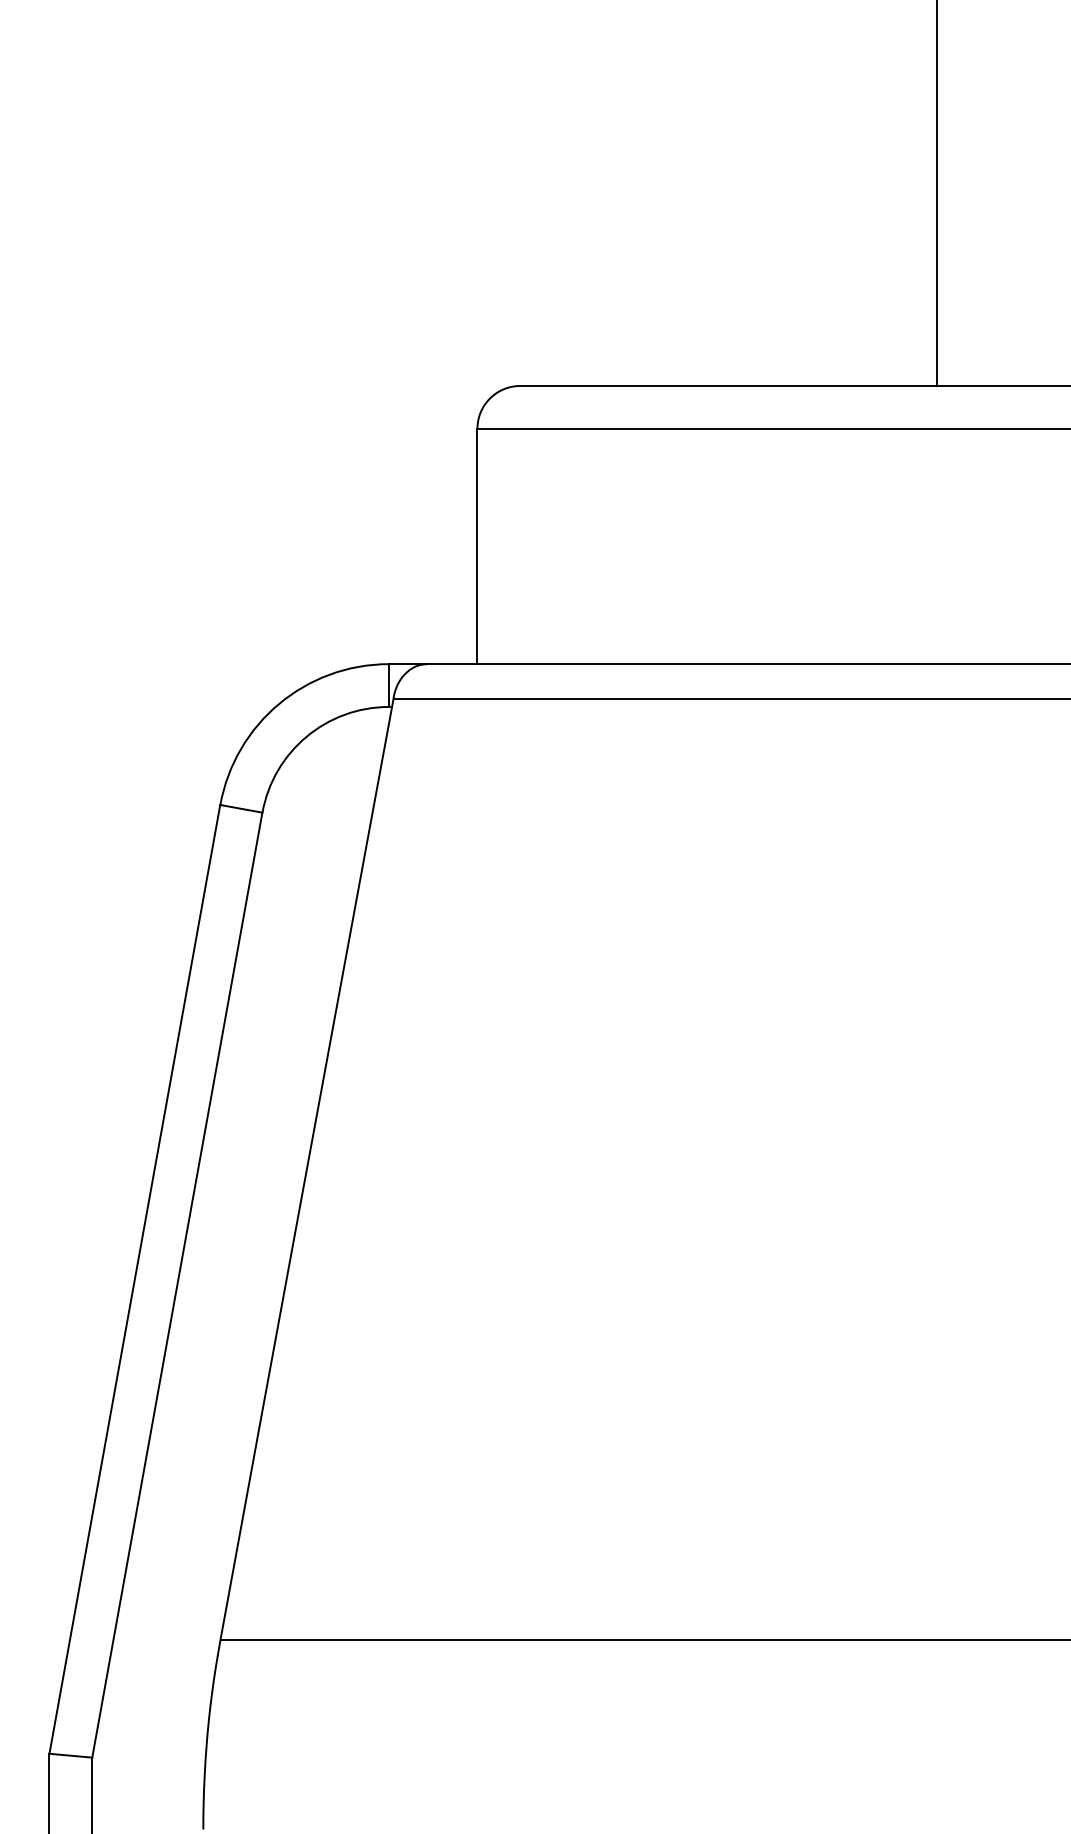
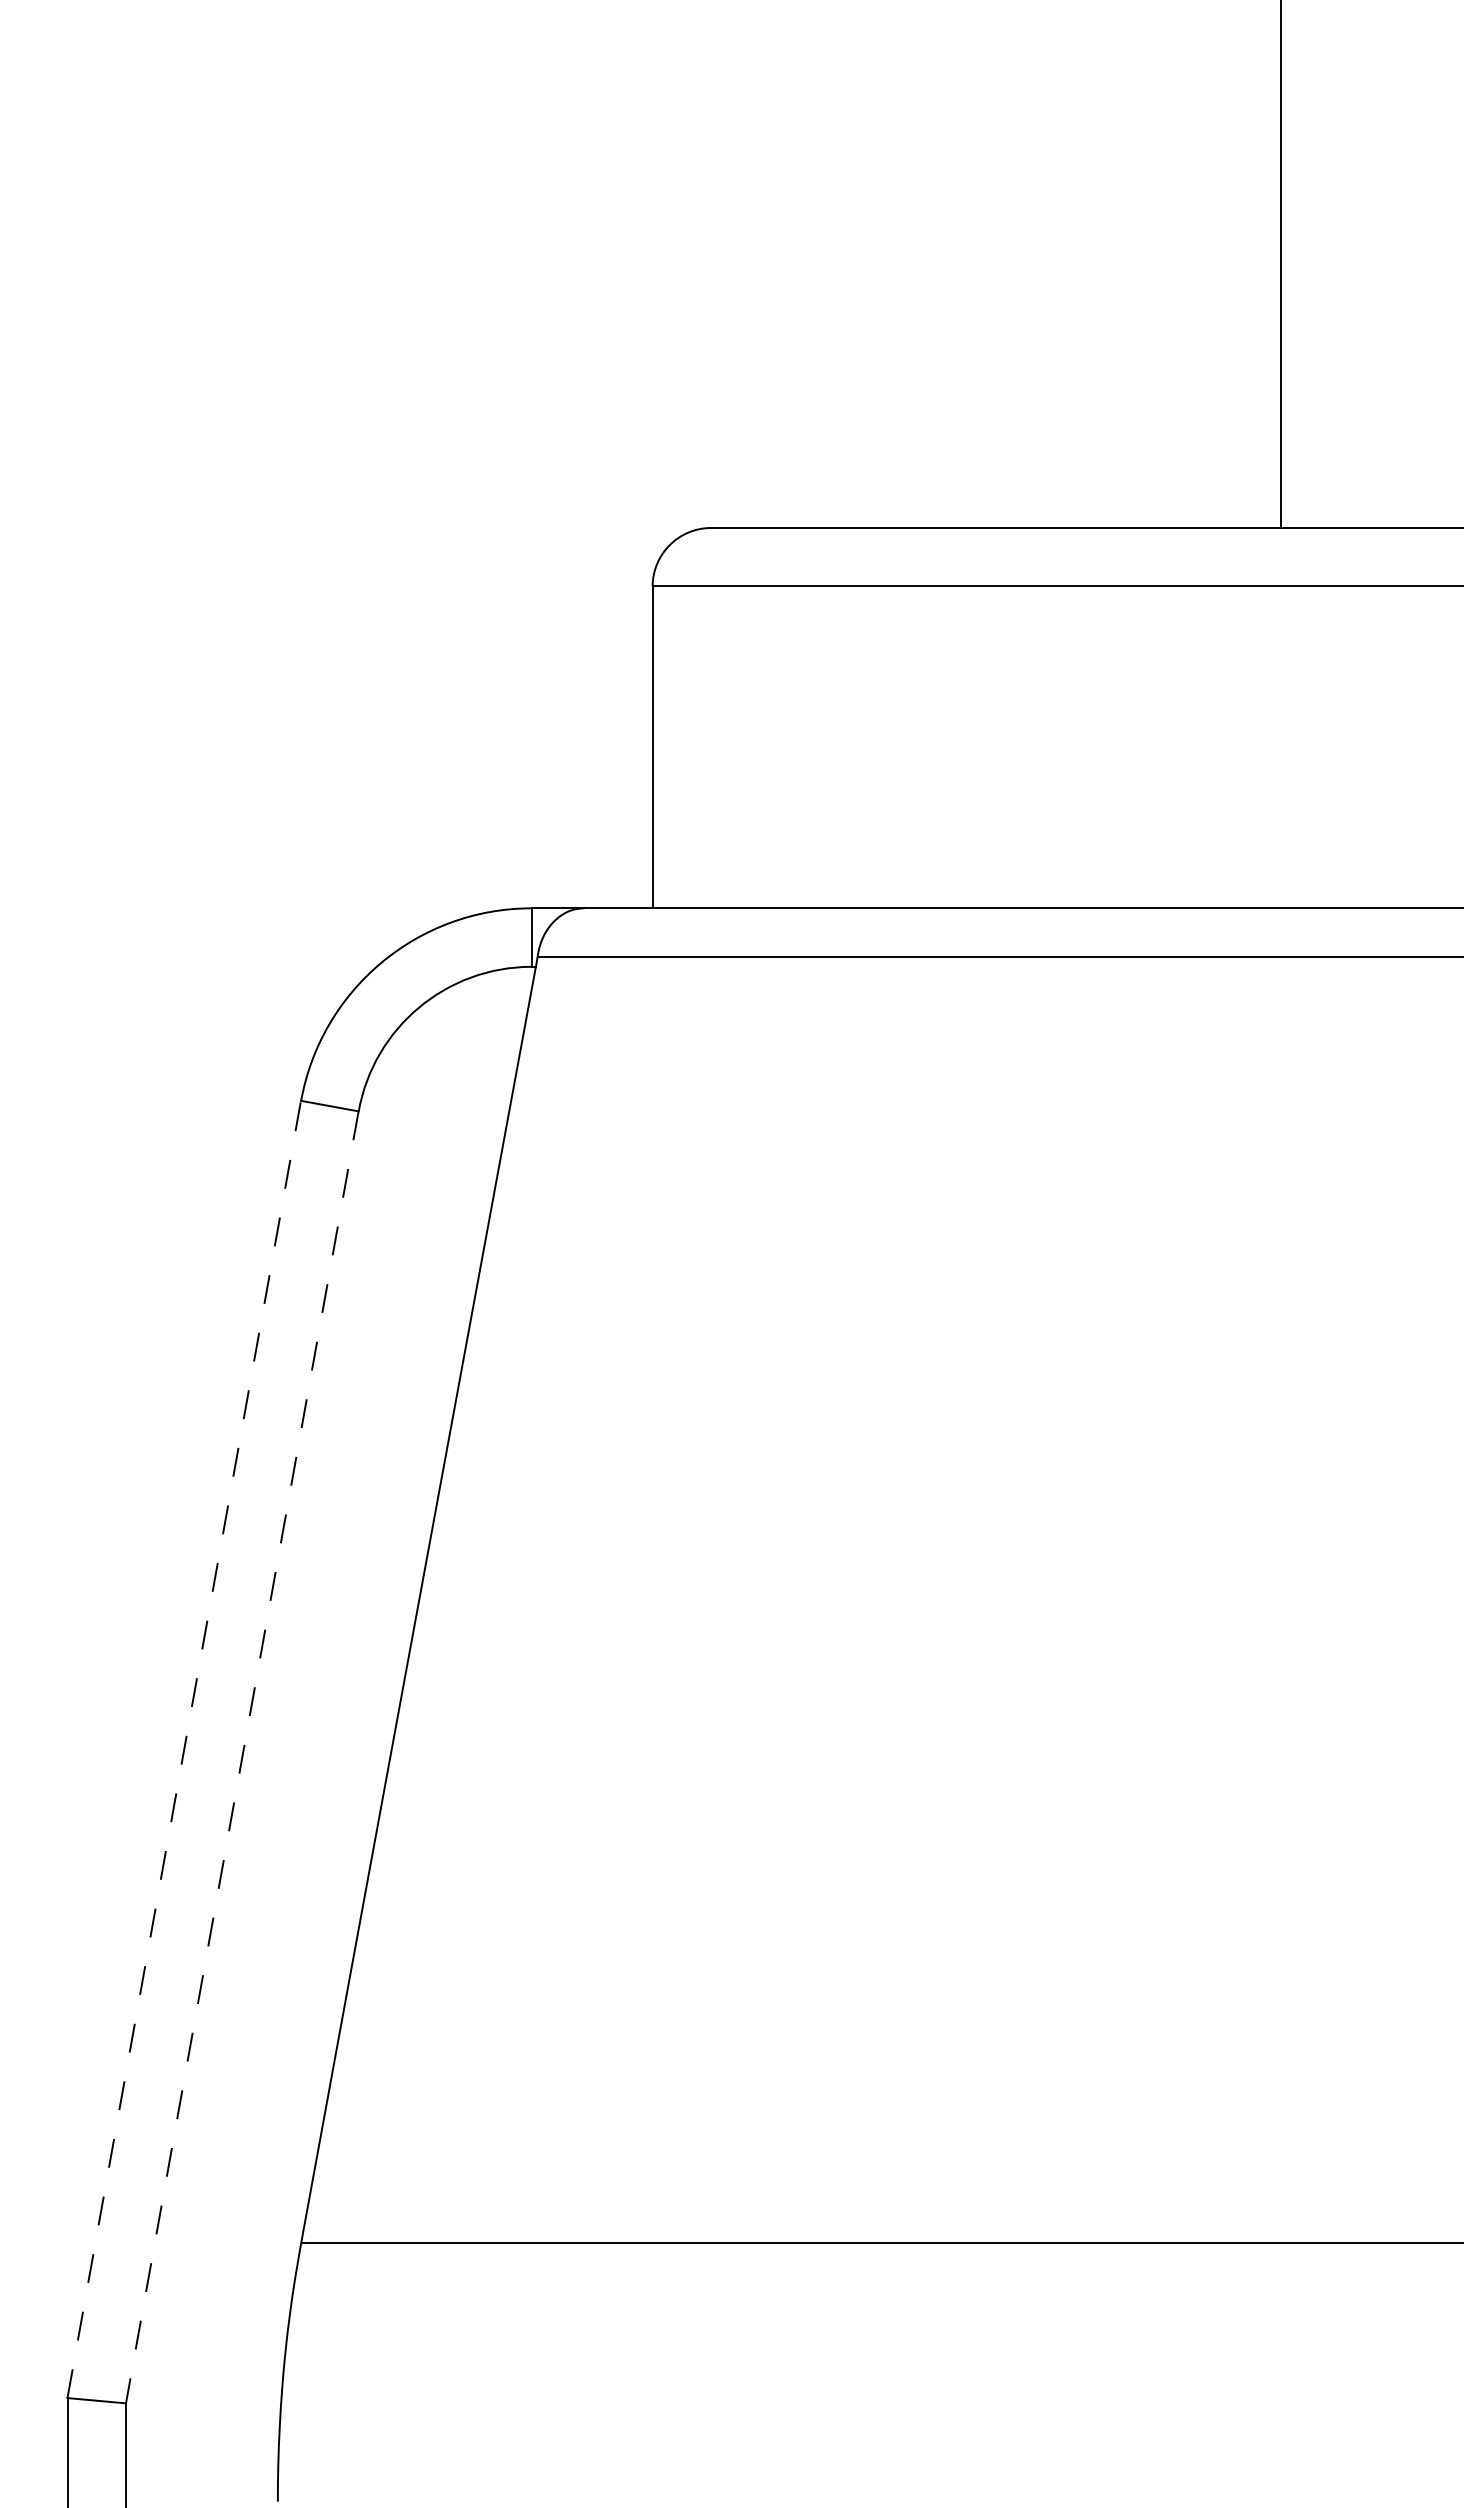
line: (135, 1278) -> (184, 1748), solid -> dashed
line: (177, 1285) -> (242, 1757), solid -> dashed

